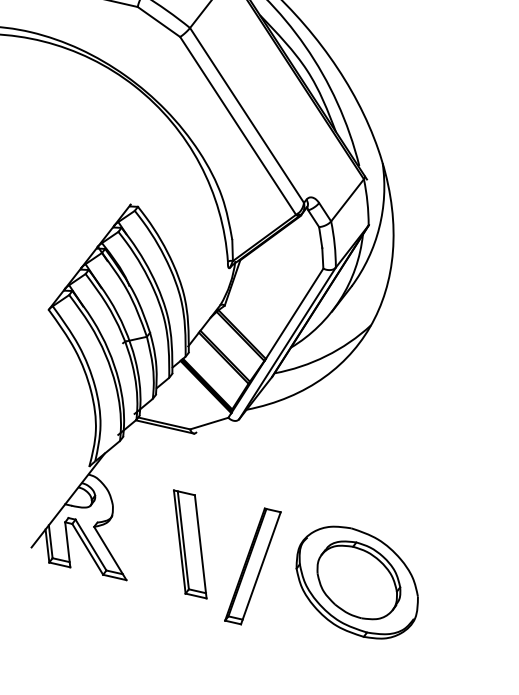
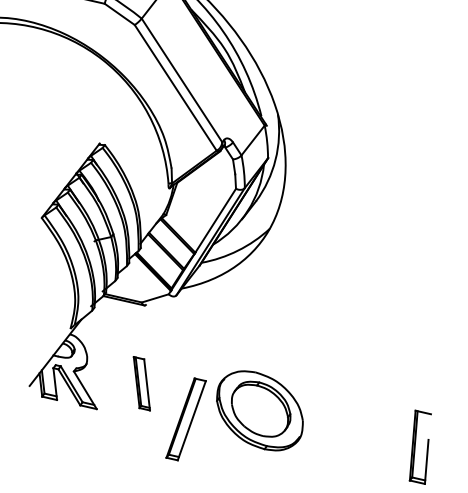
part: (189, 543) -> (141, 383), size x0.7
part: (251, 566) -> (185, 419), moved

